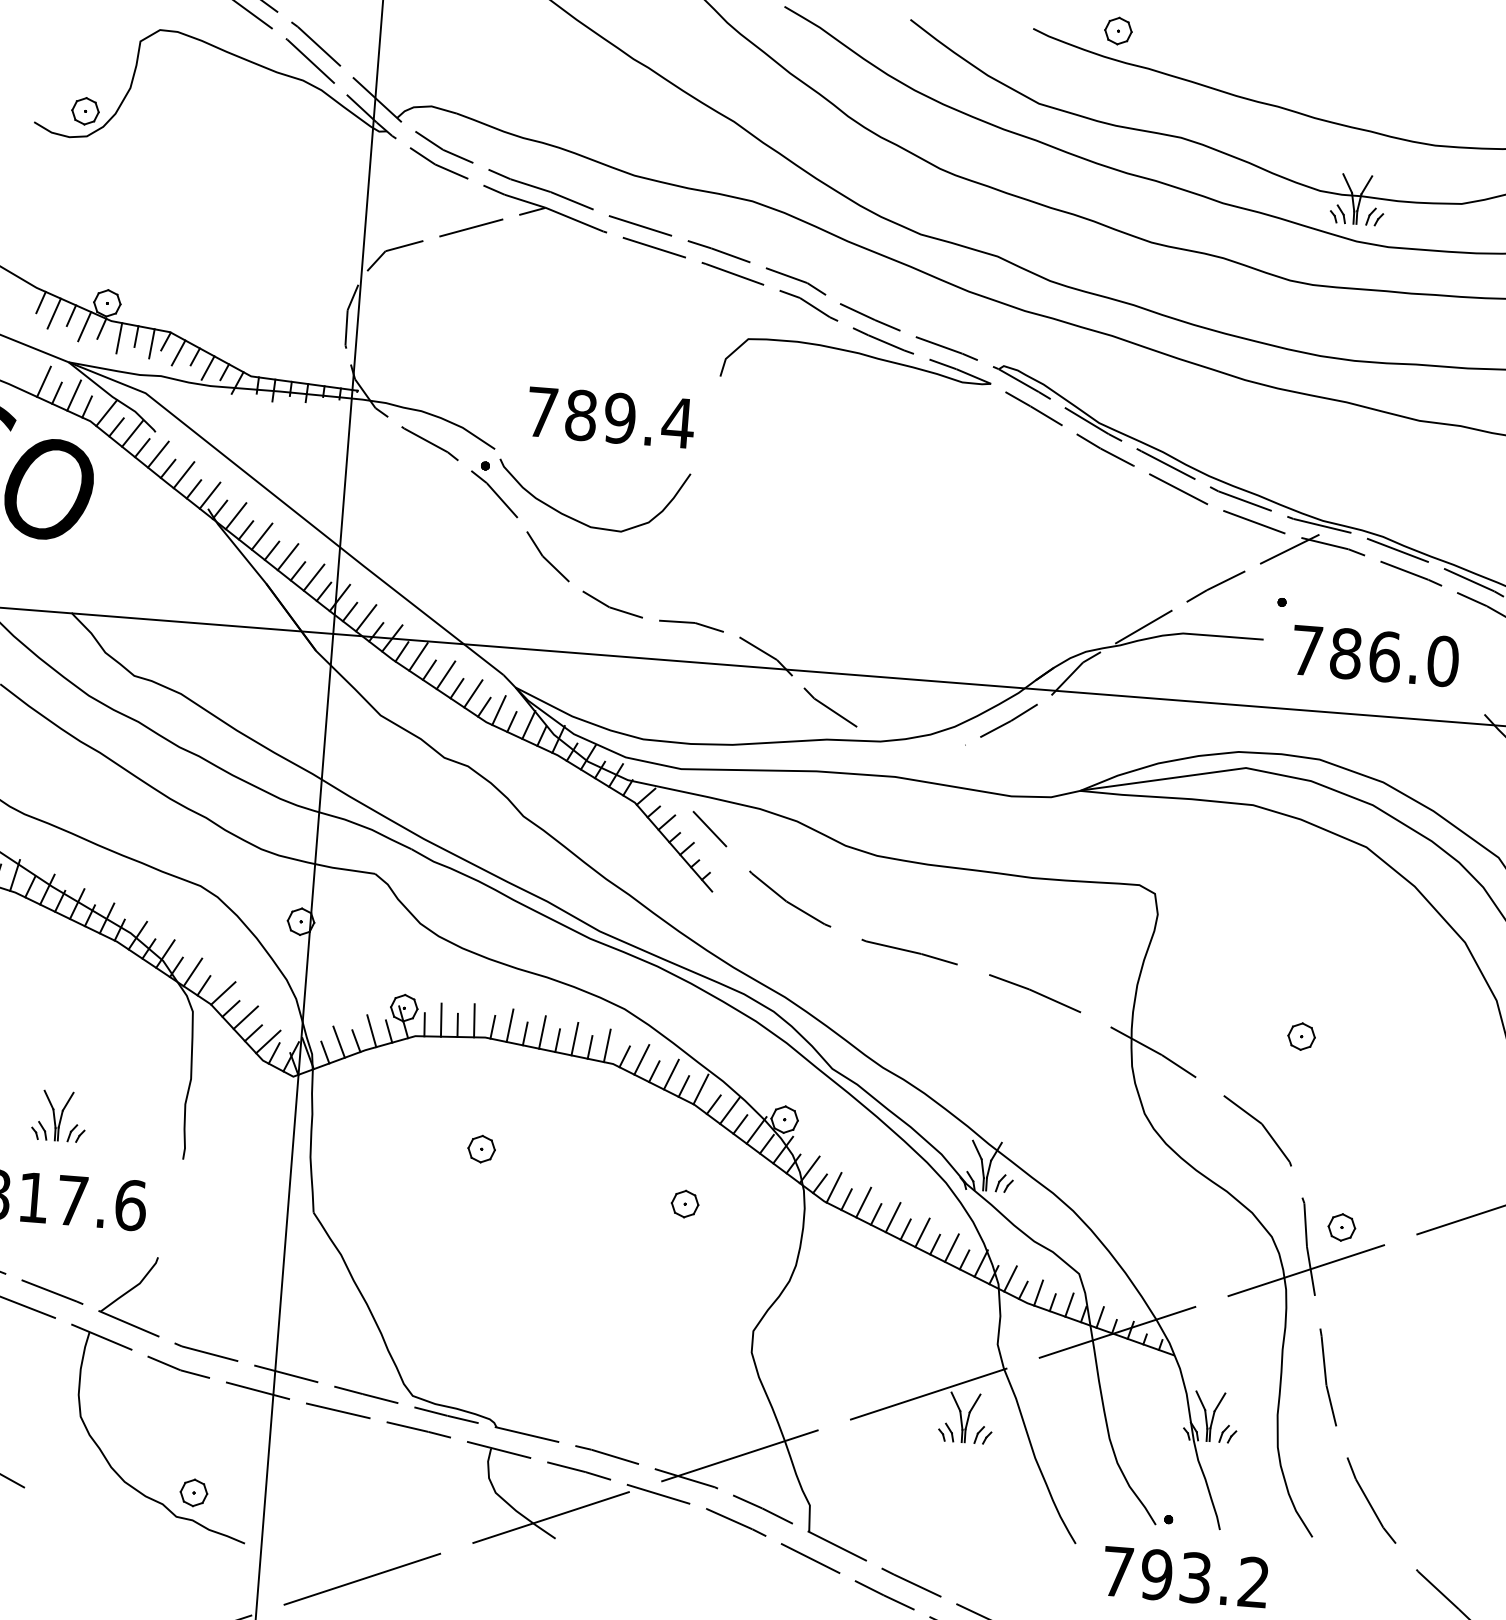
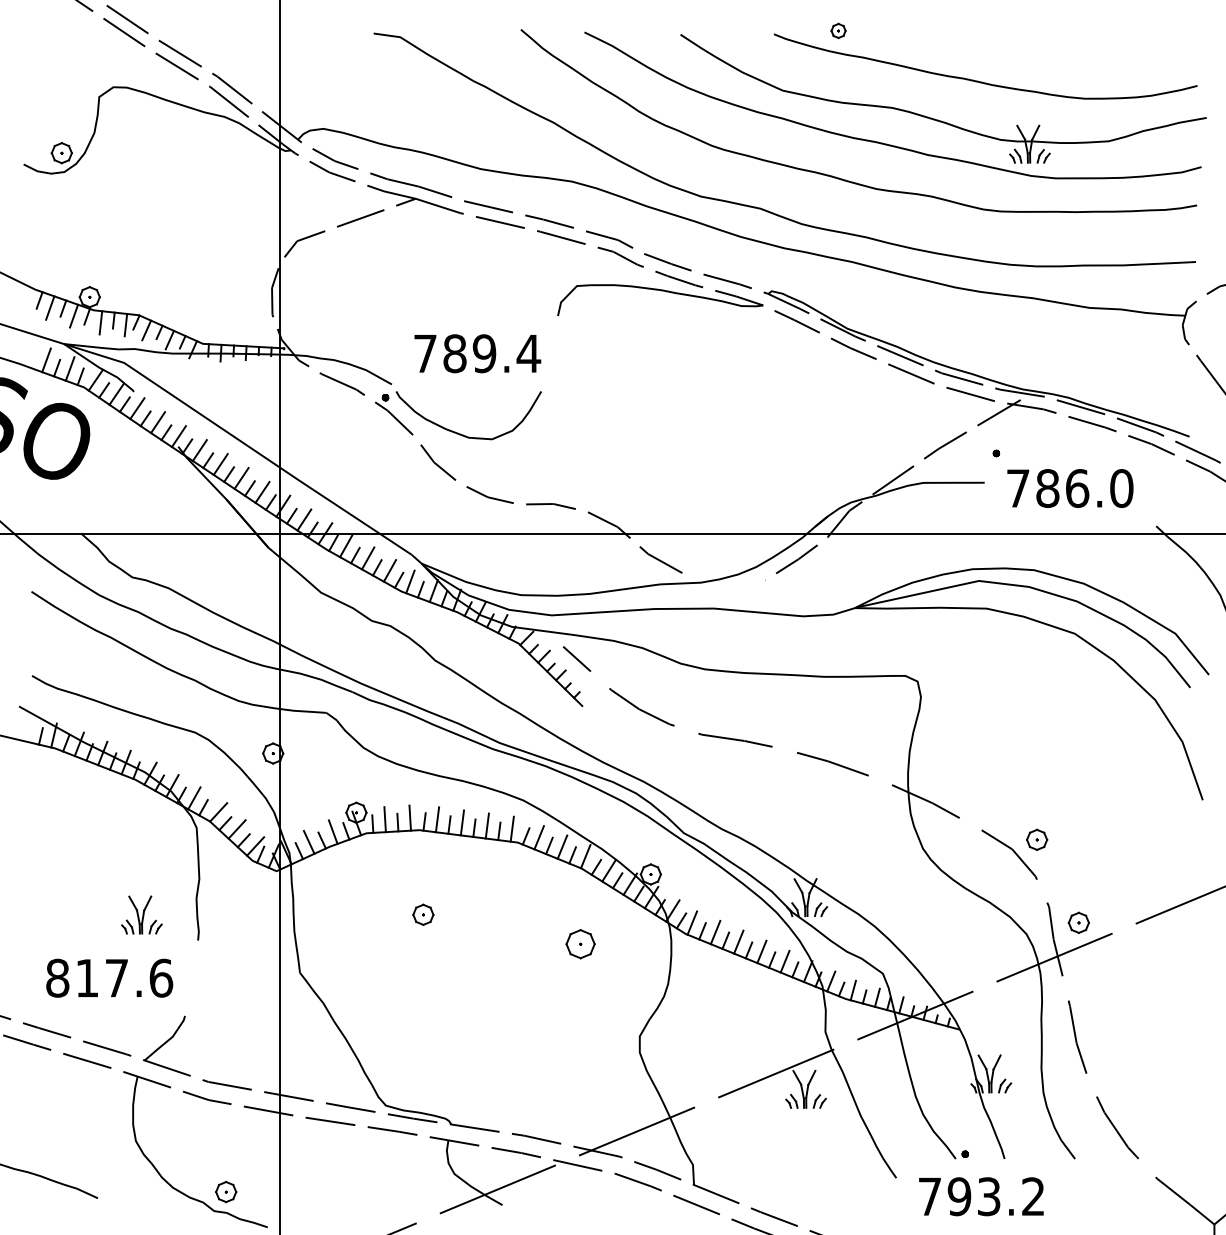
part: (1118, 30) -> (838, 30), size x0.7
part: (1302, 1036) -> (1037, 839), moved
part: (58, 1115) -> (141, 914), moved
part: (684, 1204) -> (580, 944), size x1.4

